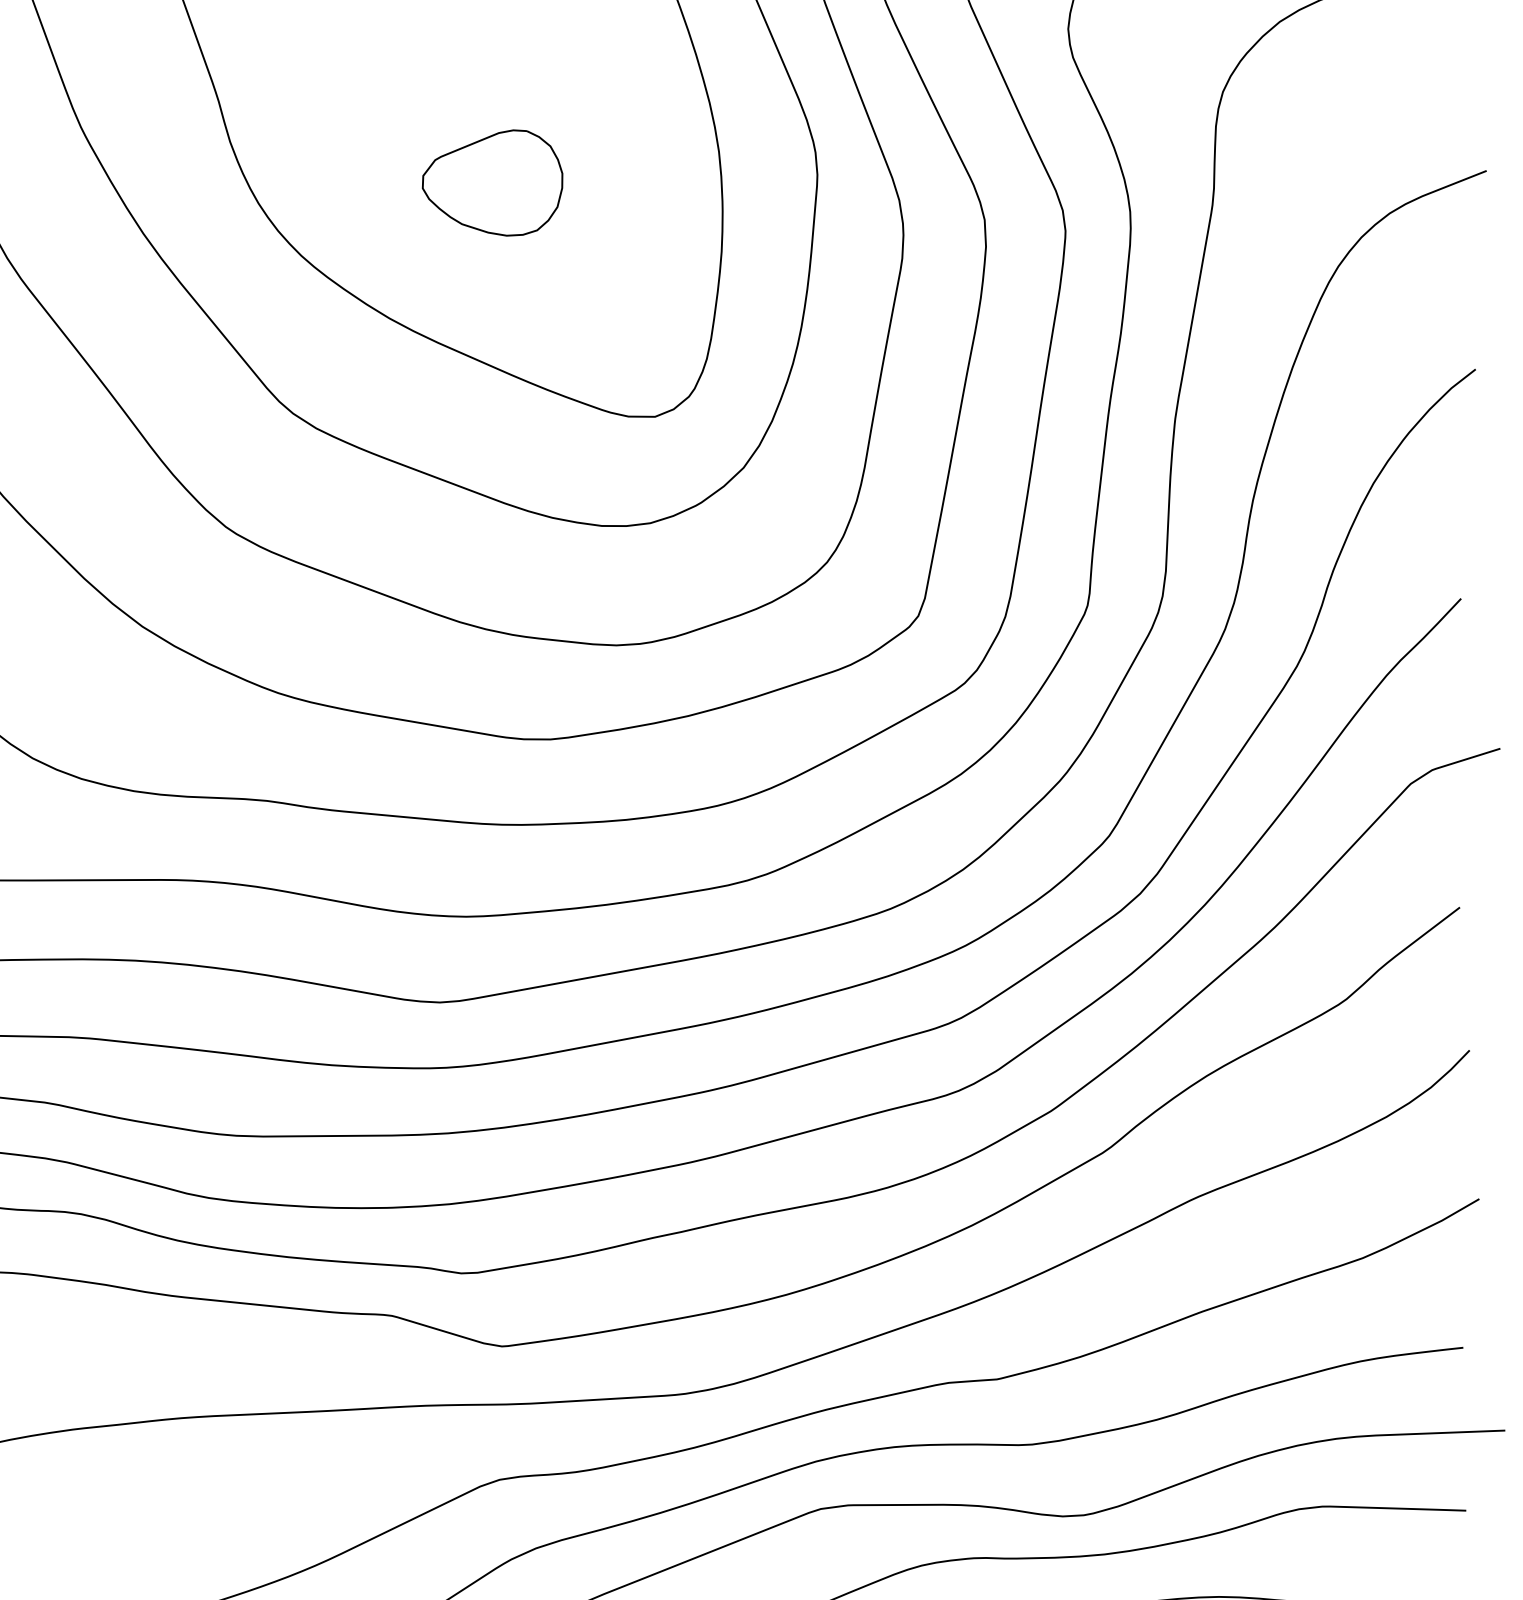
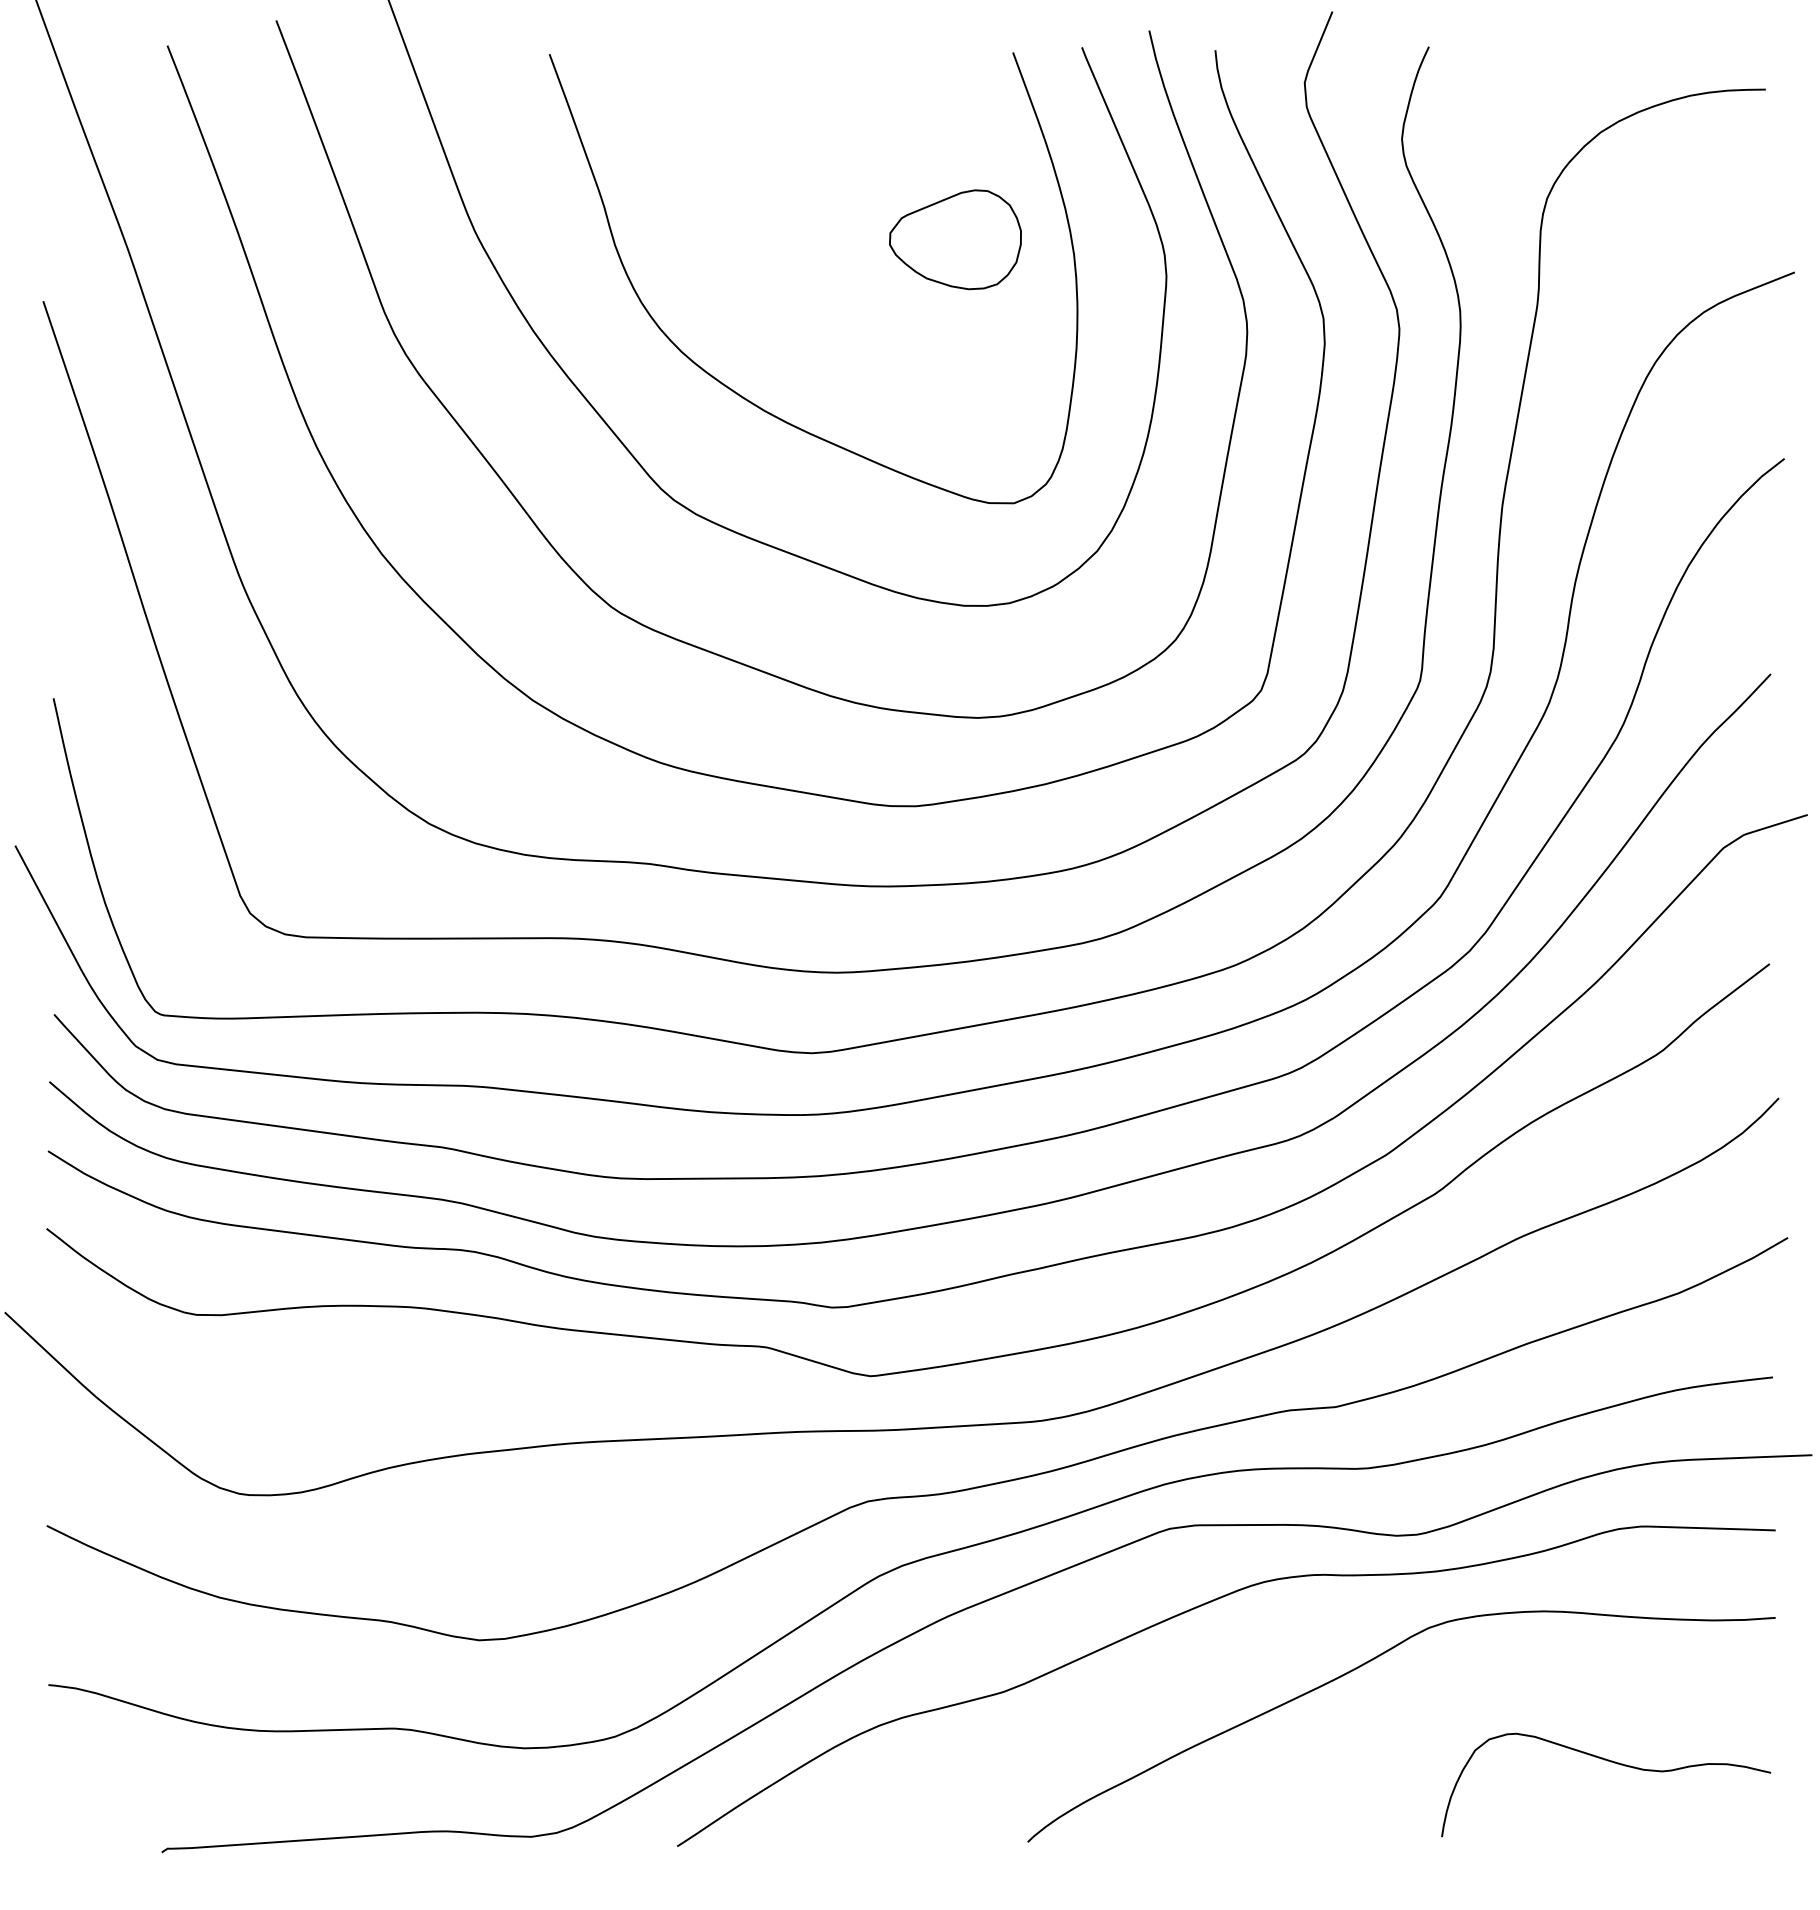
part: (492, 182) -> (955, 239), moved

